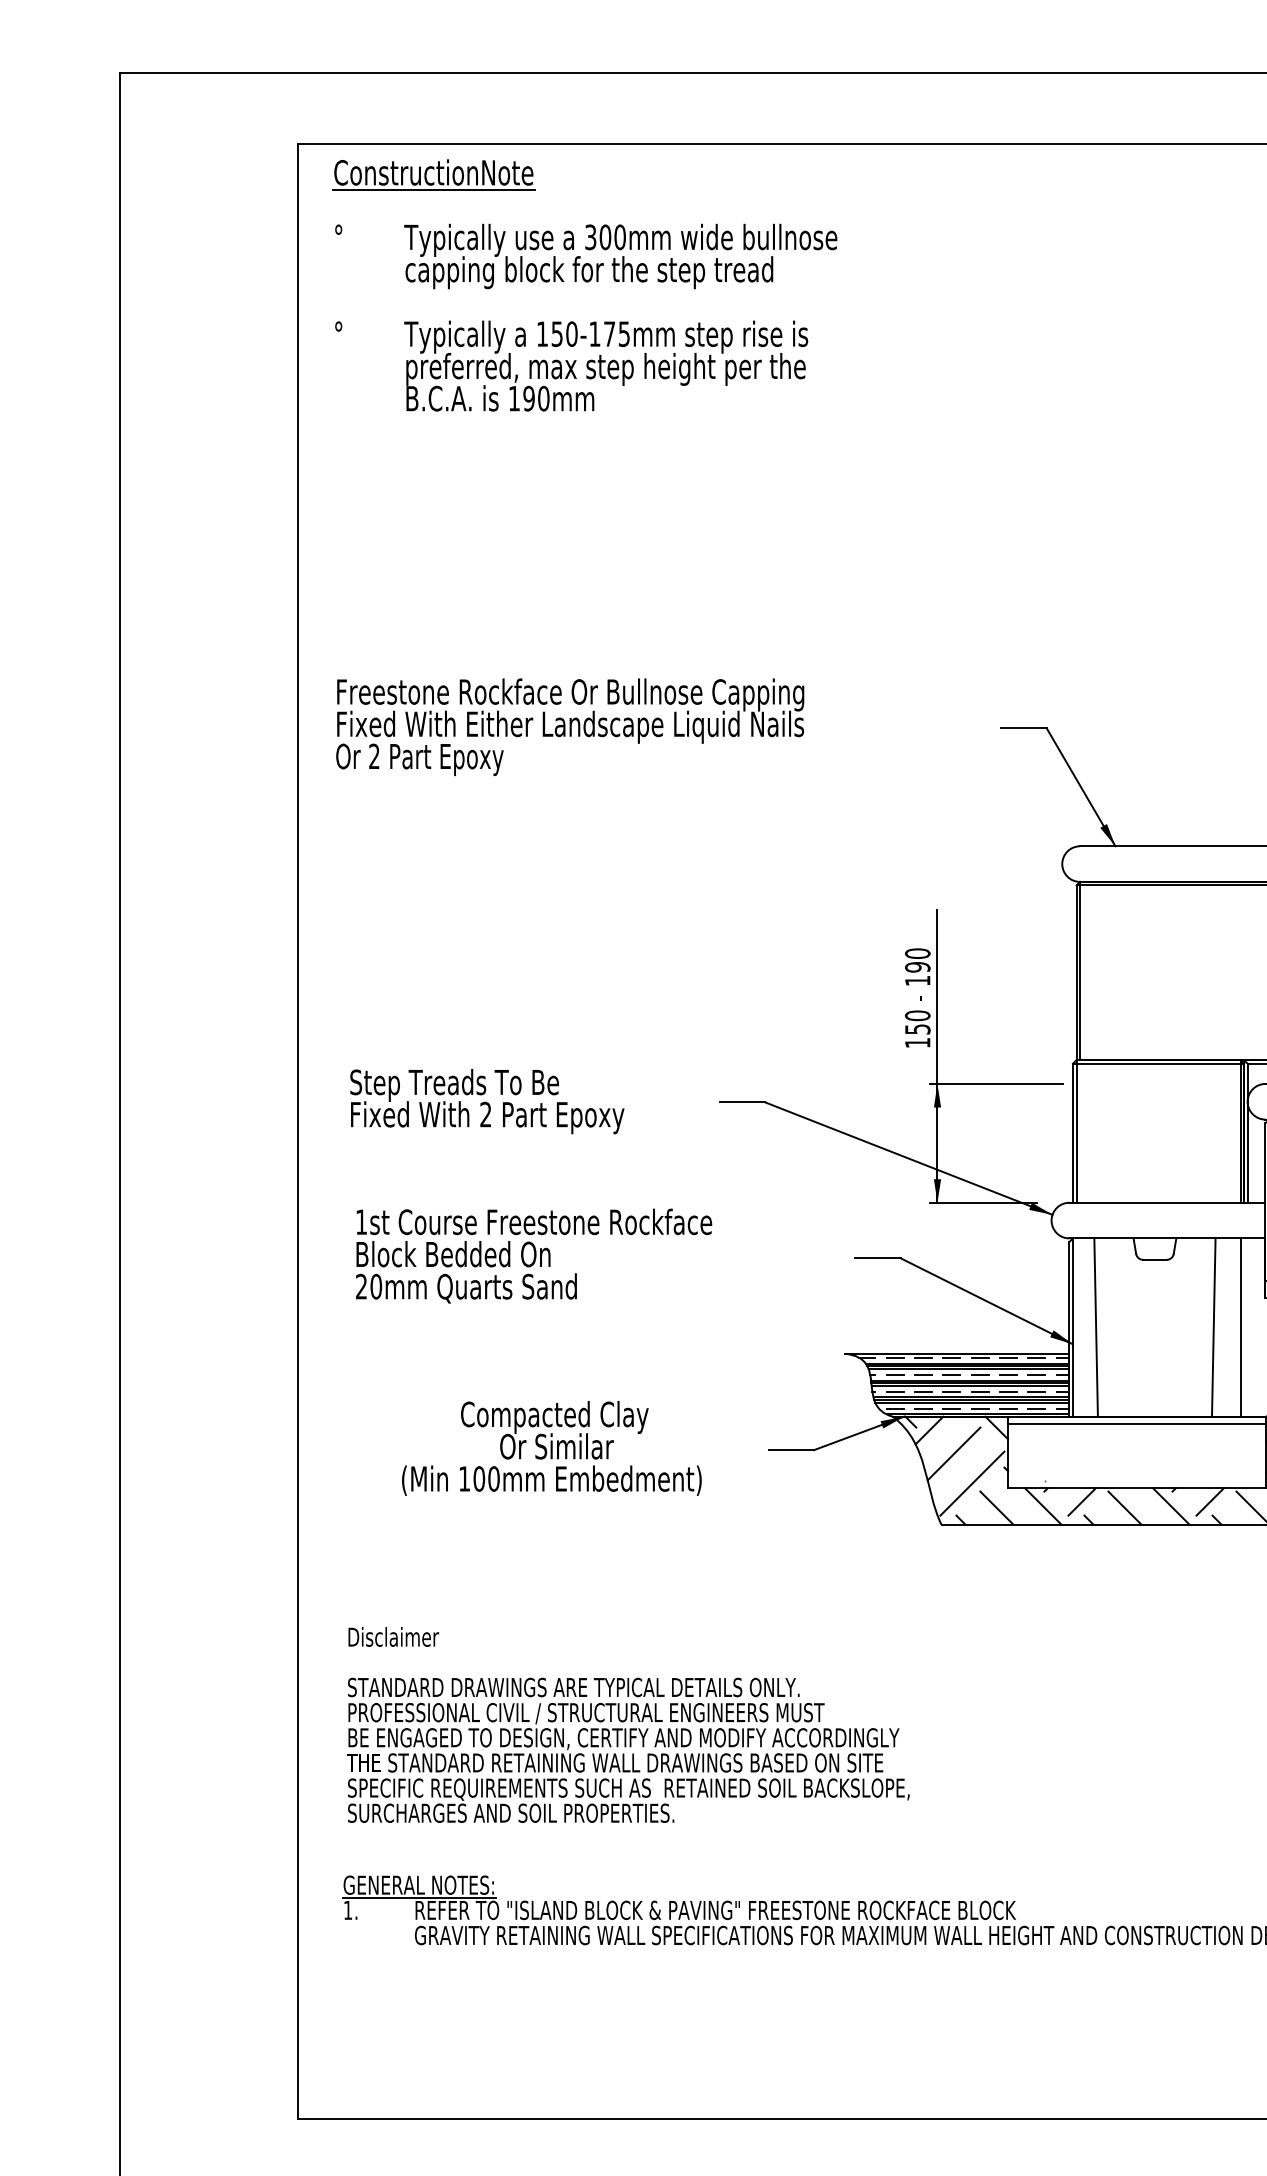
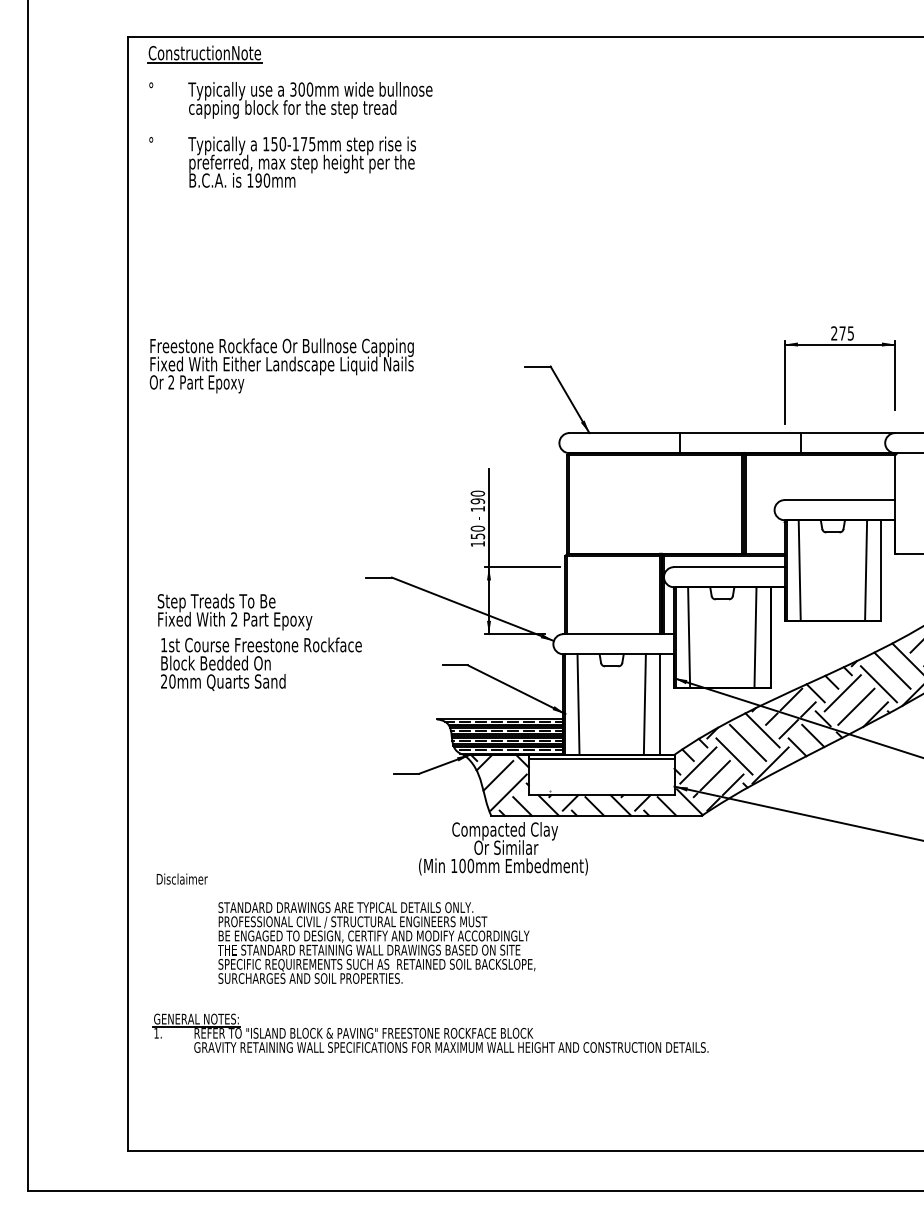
text: (486, 1100) -> (234, 611), moved
text: (551, 1447) -> (503, 848), moved
text: (628, 1749) -> (376, 942), moved

